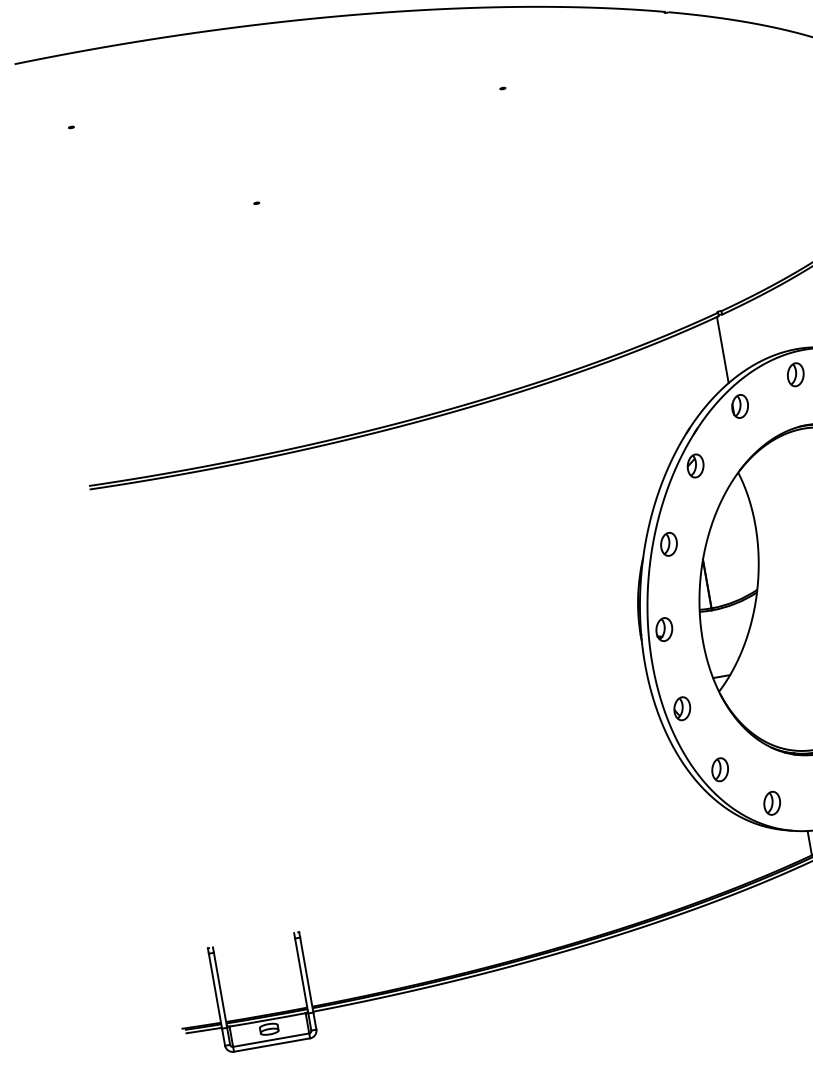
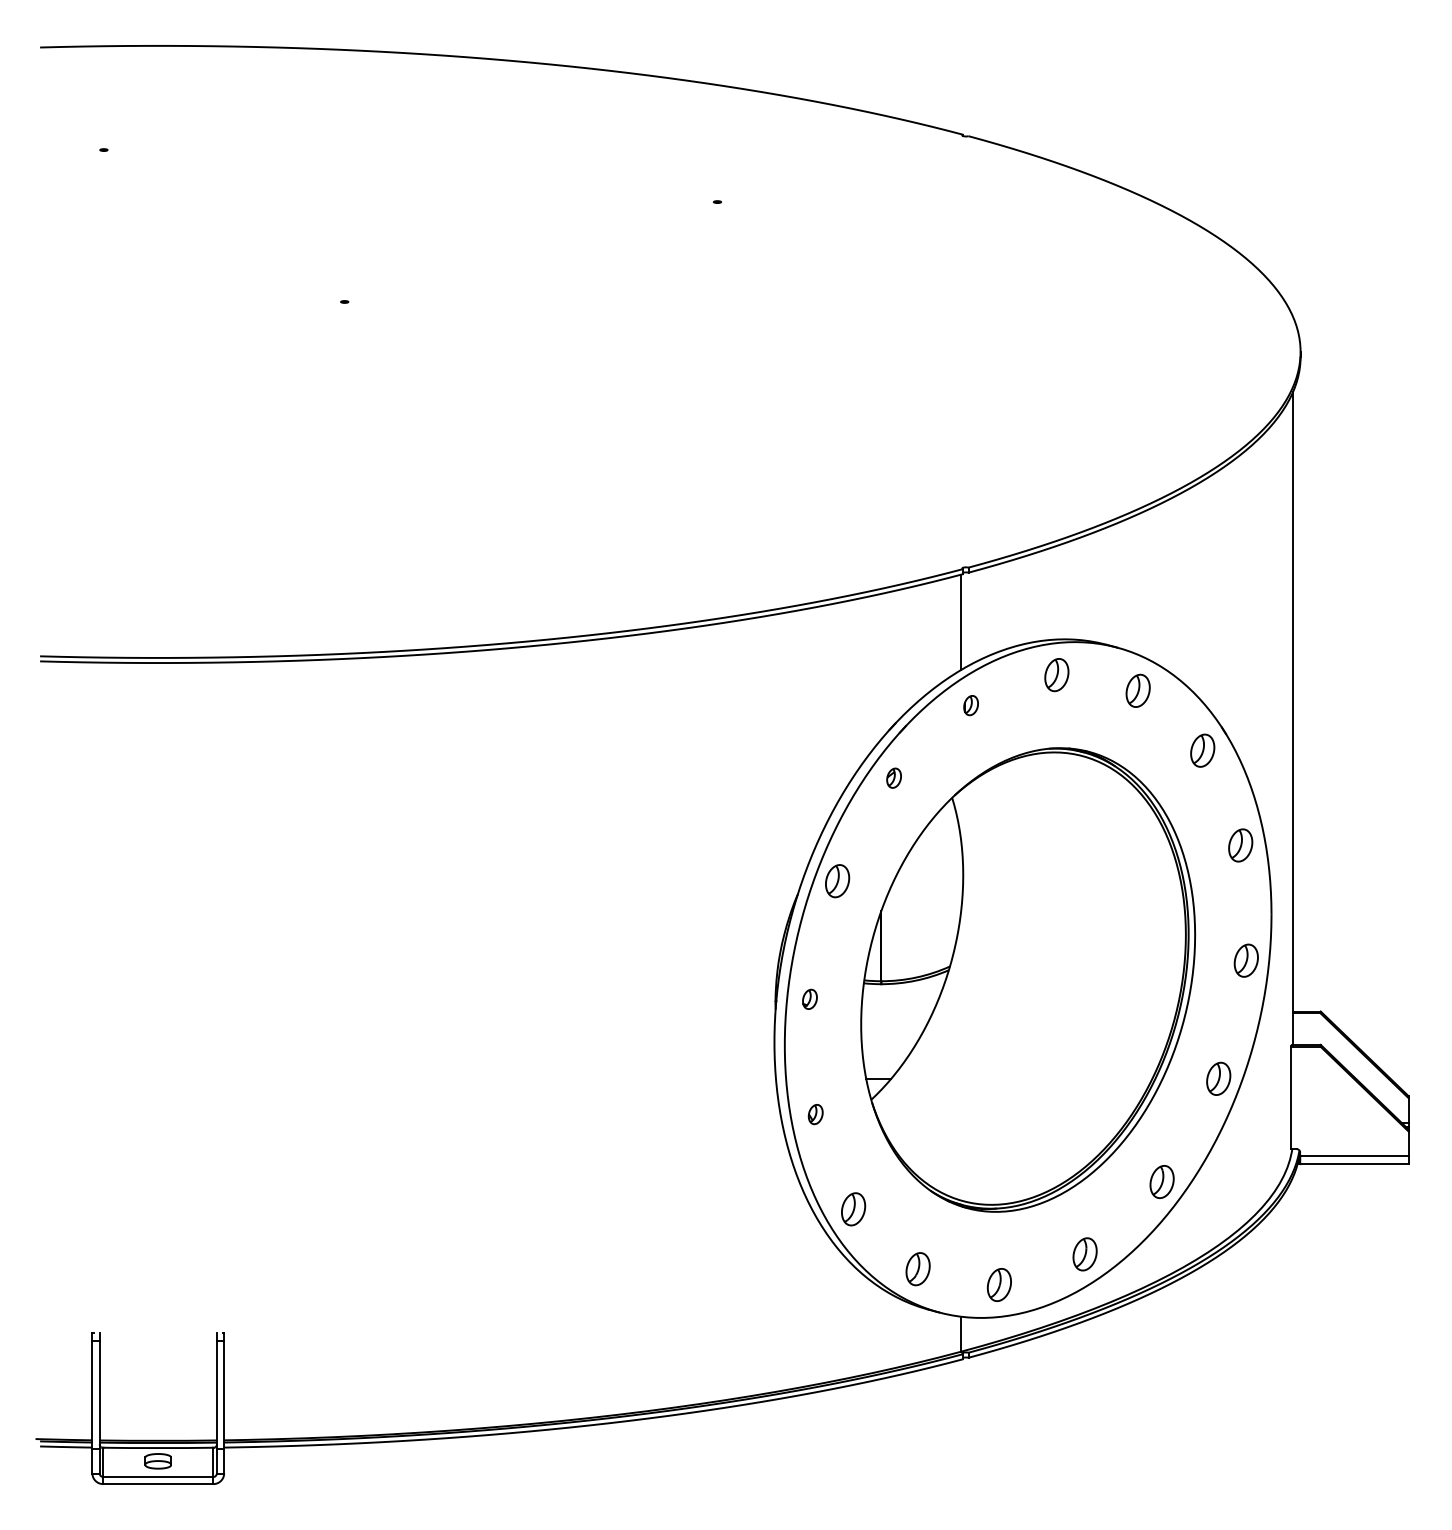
part: (739, 406) -> (970, 705), size x0.6
part: (695, 466) -> (893, 778), size x0.6
part: (664, 629) -> (809, 999), size x0.6
part: (682, 708) -> (815, 1114), size x0.6

